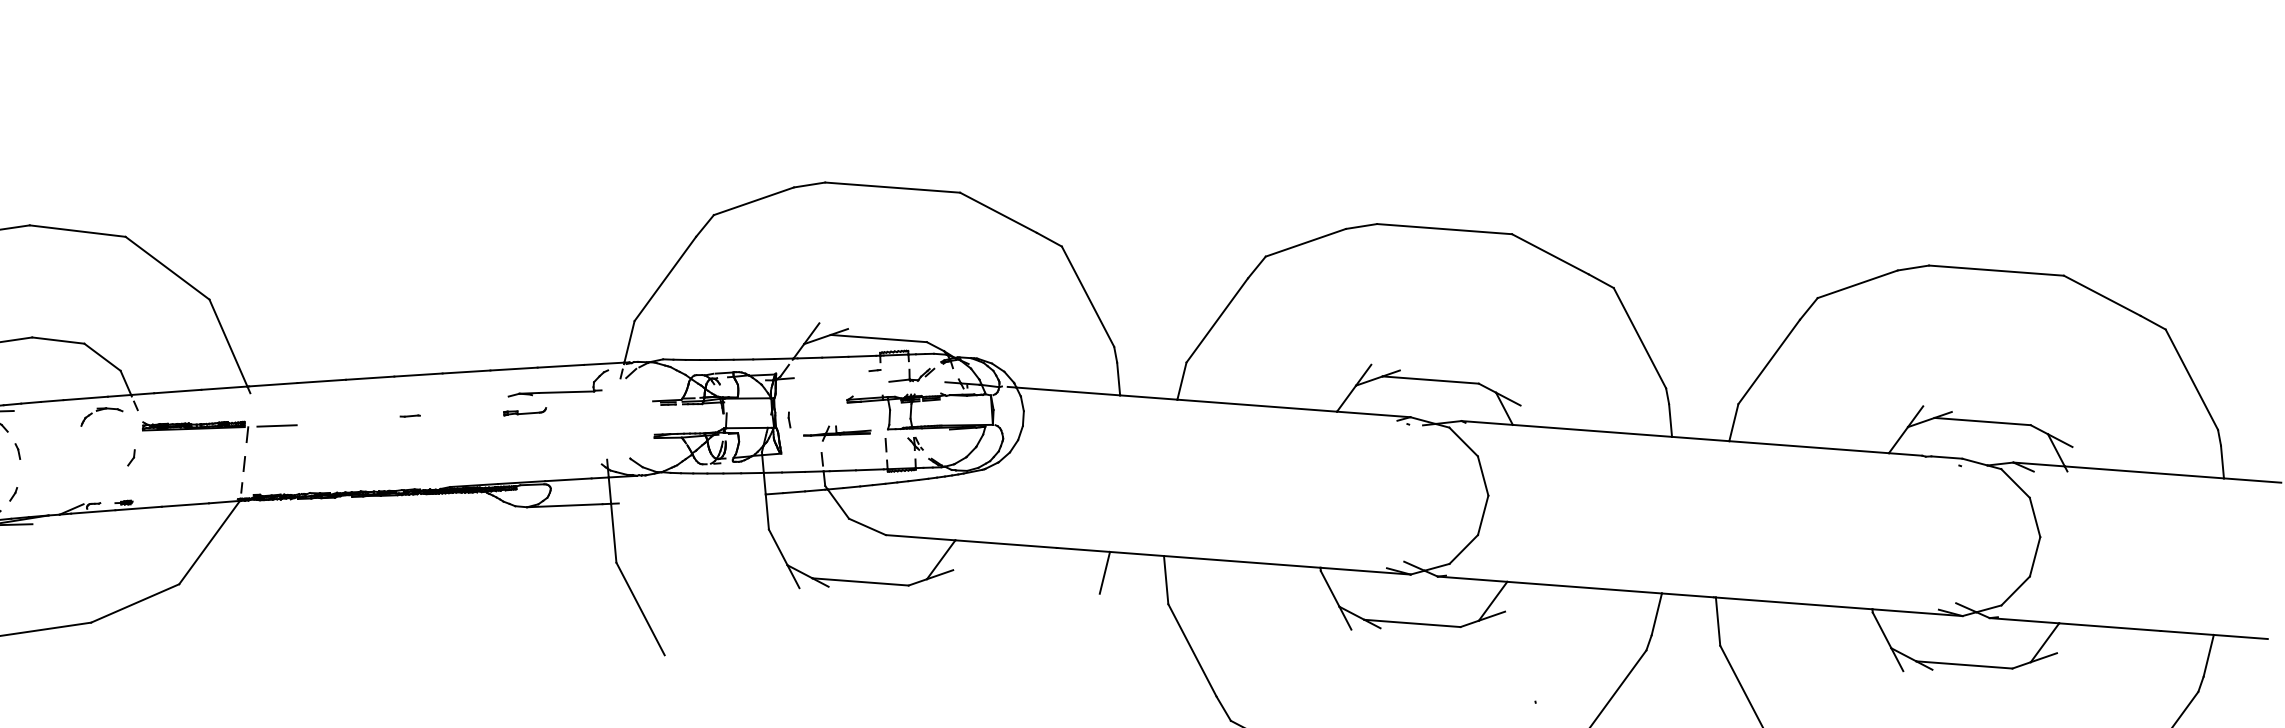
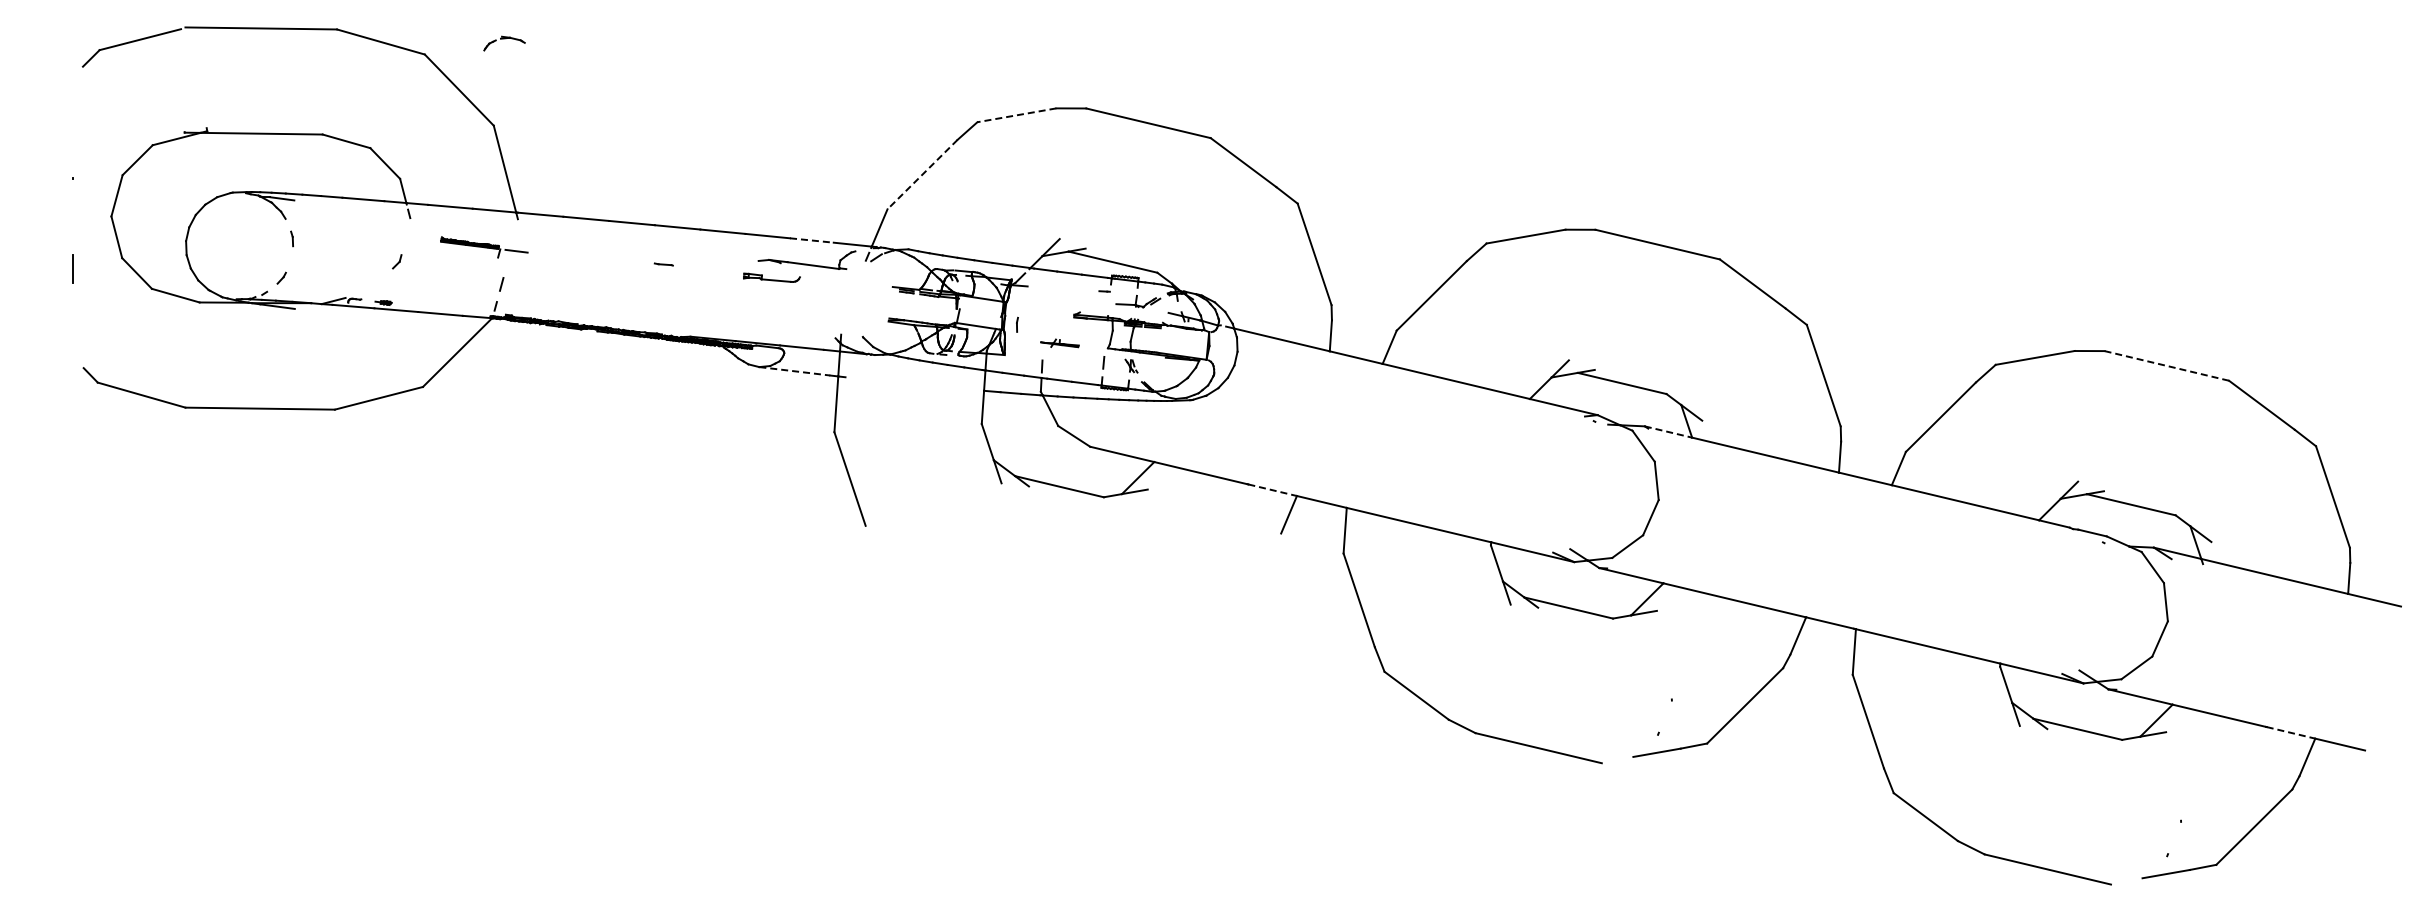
line: (753, 201) -> (1016, 115), solid -> dashed
line: (1996, 270) -> (2166, 365), solid -> dashed
line: (665, 278) -> (922, 174), solid -> dashed
line: (560, 366) -> (811, 240), solid -> dashed
part: (524, 411) -> (771, 277), size x1.4
part: (101, 415) -> (504, 43), moved
line: (1487, 423) -> (1668, 432), solid -> dashed
part: (220, 428) -> (484, 247), size x0.6
part: (836, 432) -> (1059, 343), size x0.6
line: (564, 505) -> (794, 371), solid -> dashed
line: (1083, 550) -> (1272, 490), solid -> dashed
line: (2187, 632) -> (2291, 732), solid -> dashed

